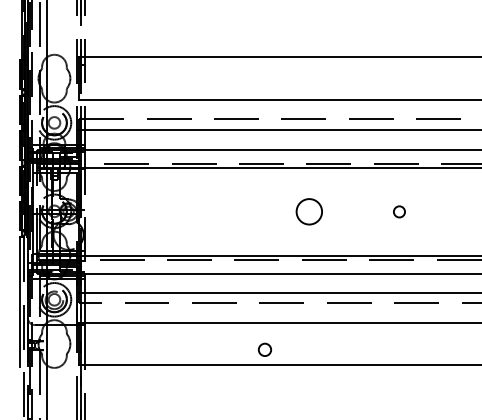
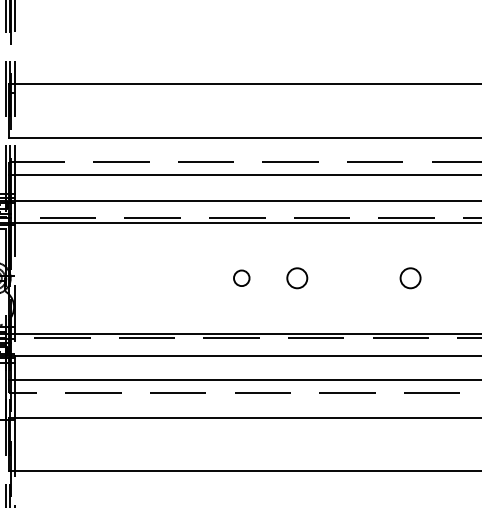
circle: (308, 211) -> (296, 277), size x0.62
circle: (399, 211) -> (410, 277), size x1.43
circle: (264, 349) -> (241, 277), moved

